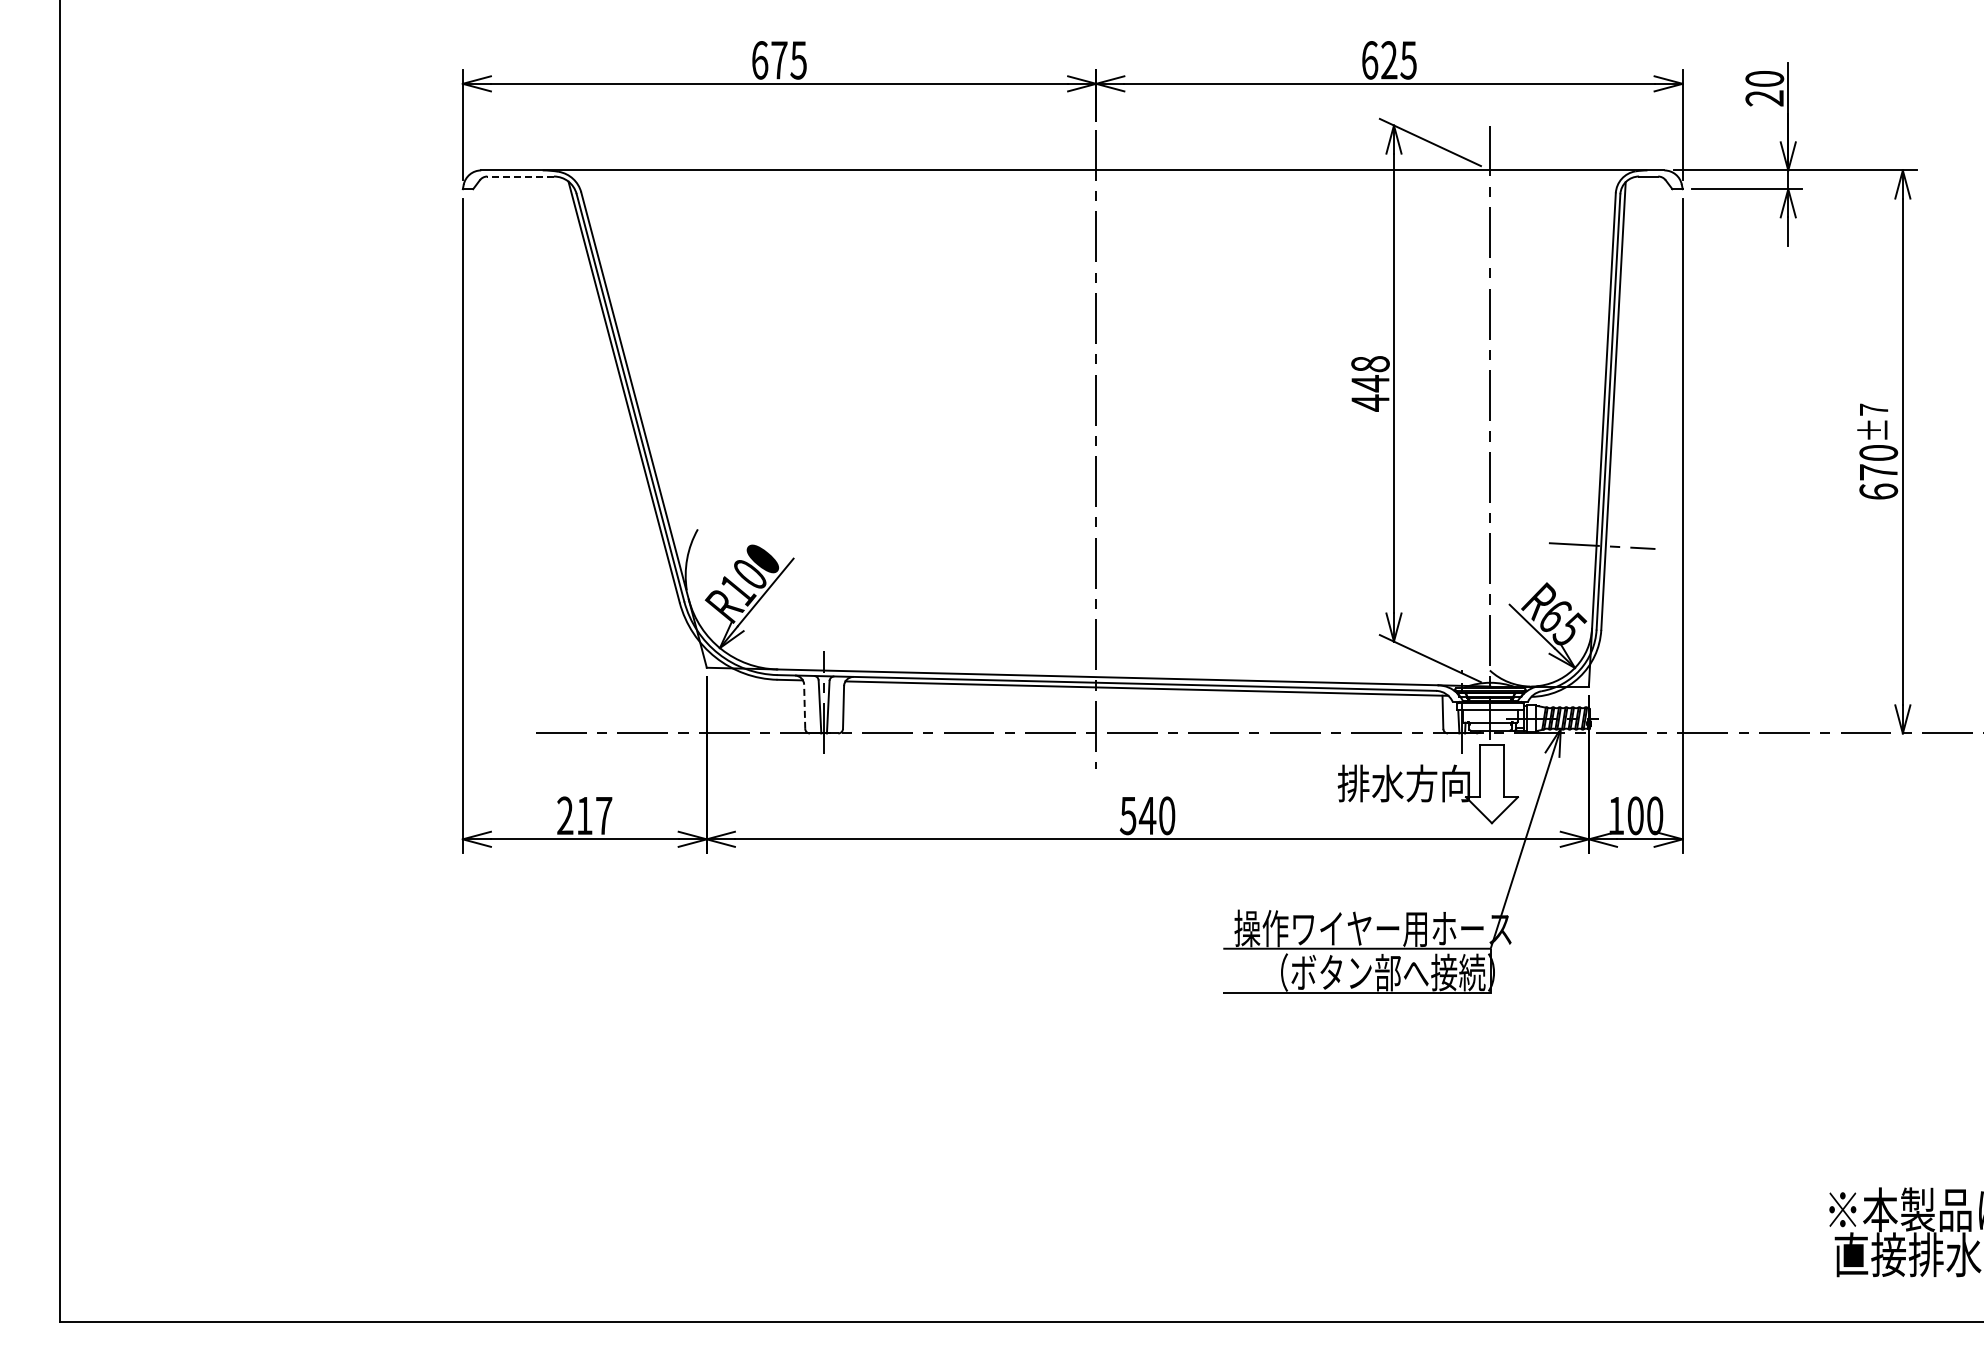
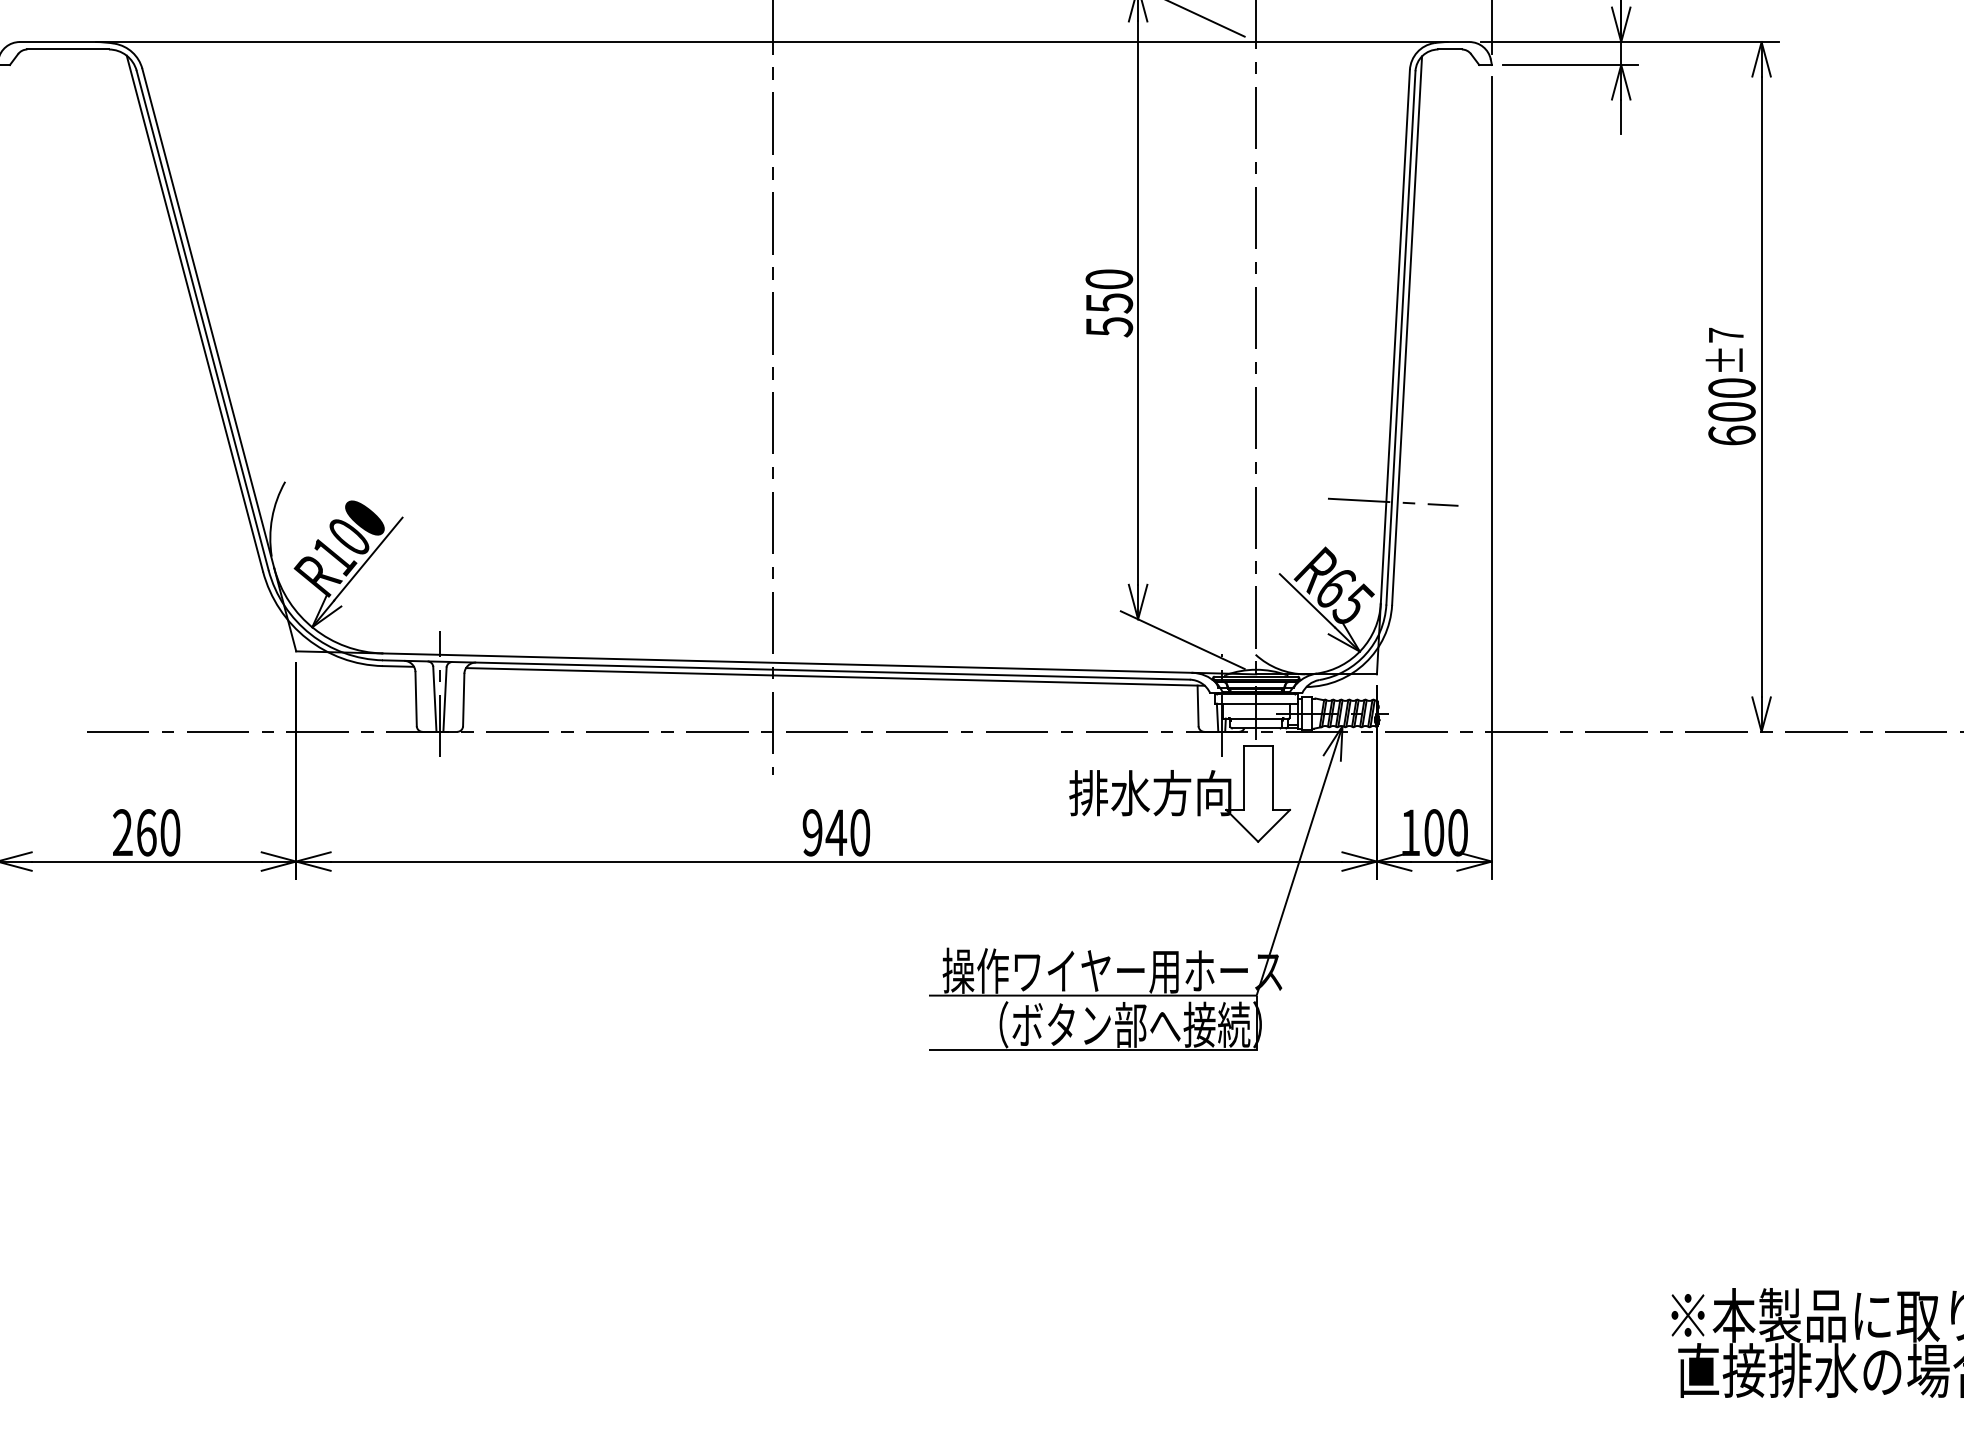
line: (520, 176) -> (67, 49), dashed -> solid
text: (1370, 383) -> (1109, 303), 448 -> 550
text: (1878, 472) -> (1731, 412), 670 -> 600
line: (804, 706) -> (415, 698), dashed -> solid
text: (594, 815) -> (158, 832), 217 -> 260
text: (1127, 815) -> (811, 832), 540 -> 940

